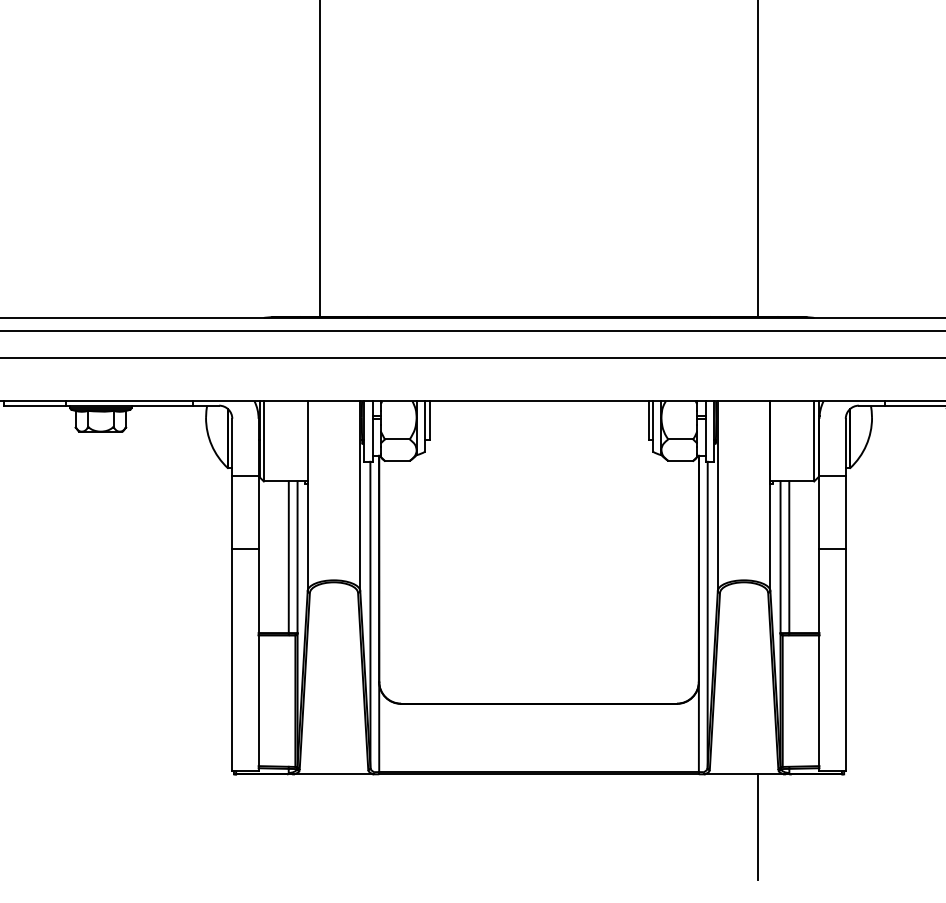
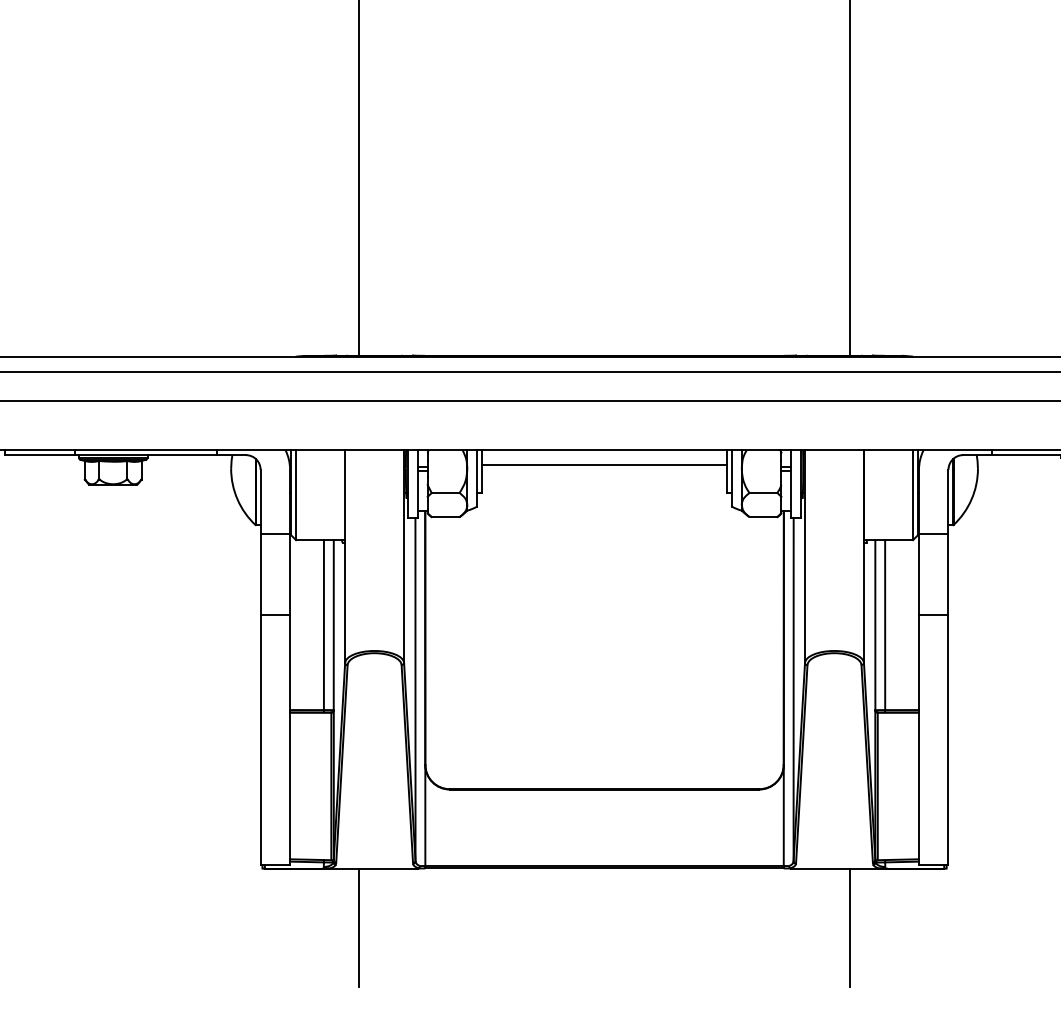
line: (538, 414) -> (603, 465), added
line: (319, 827) -> (358, 928), added

